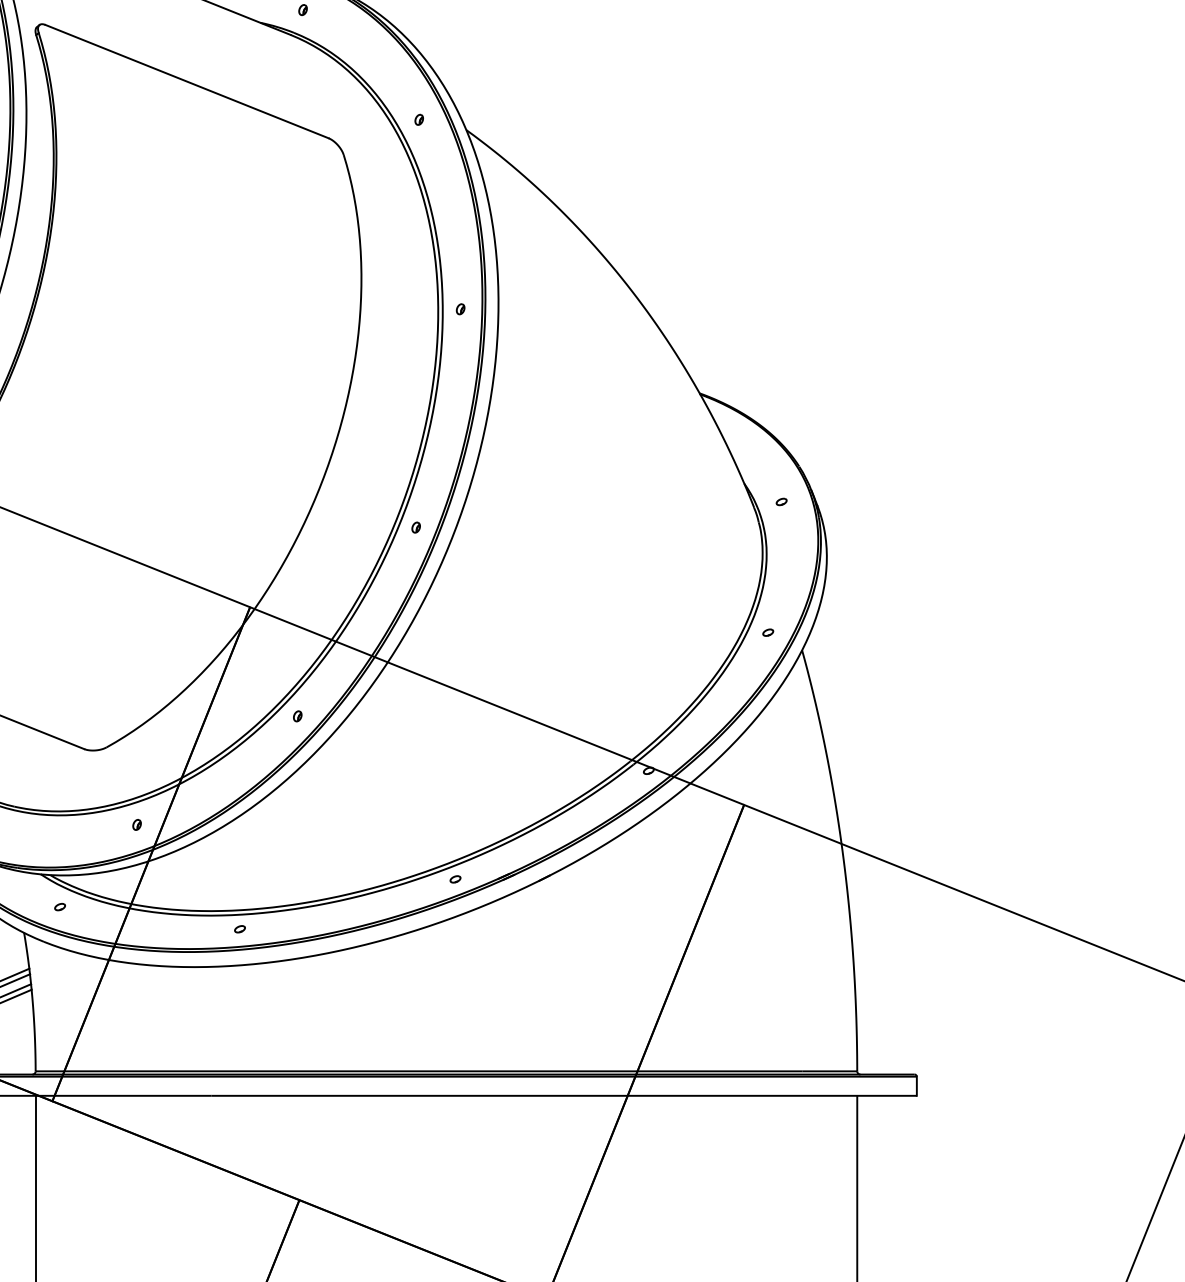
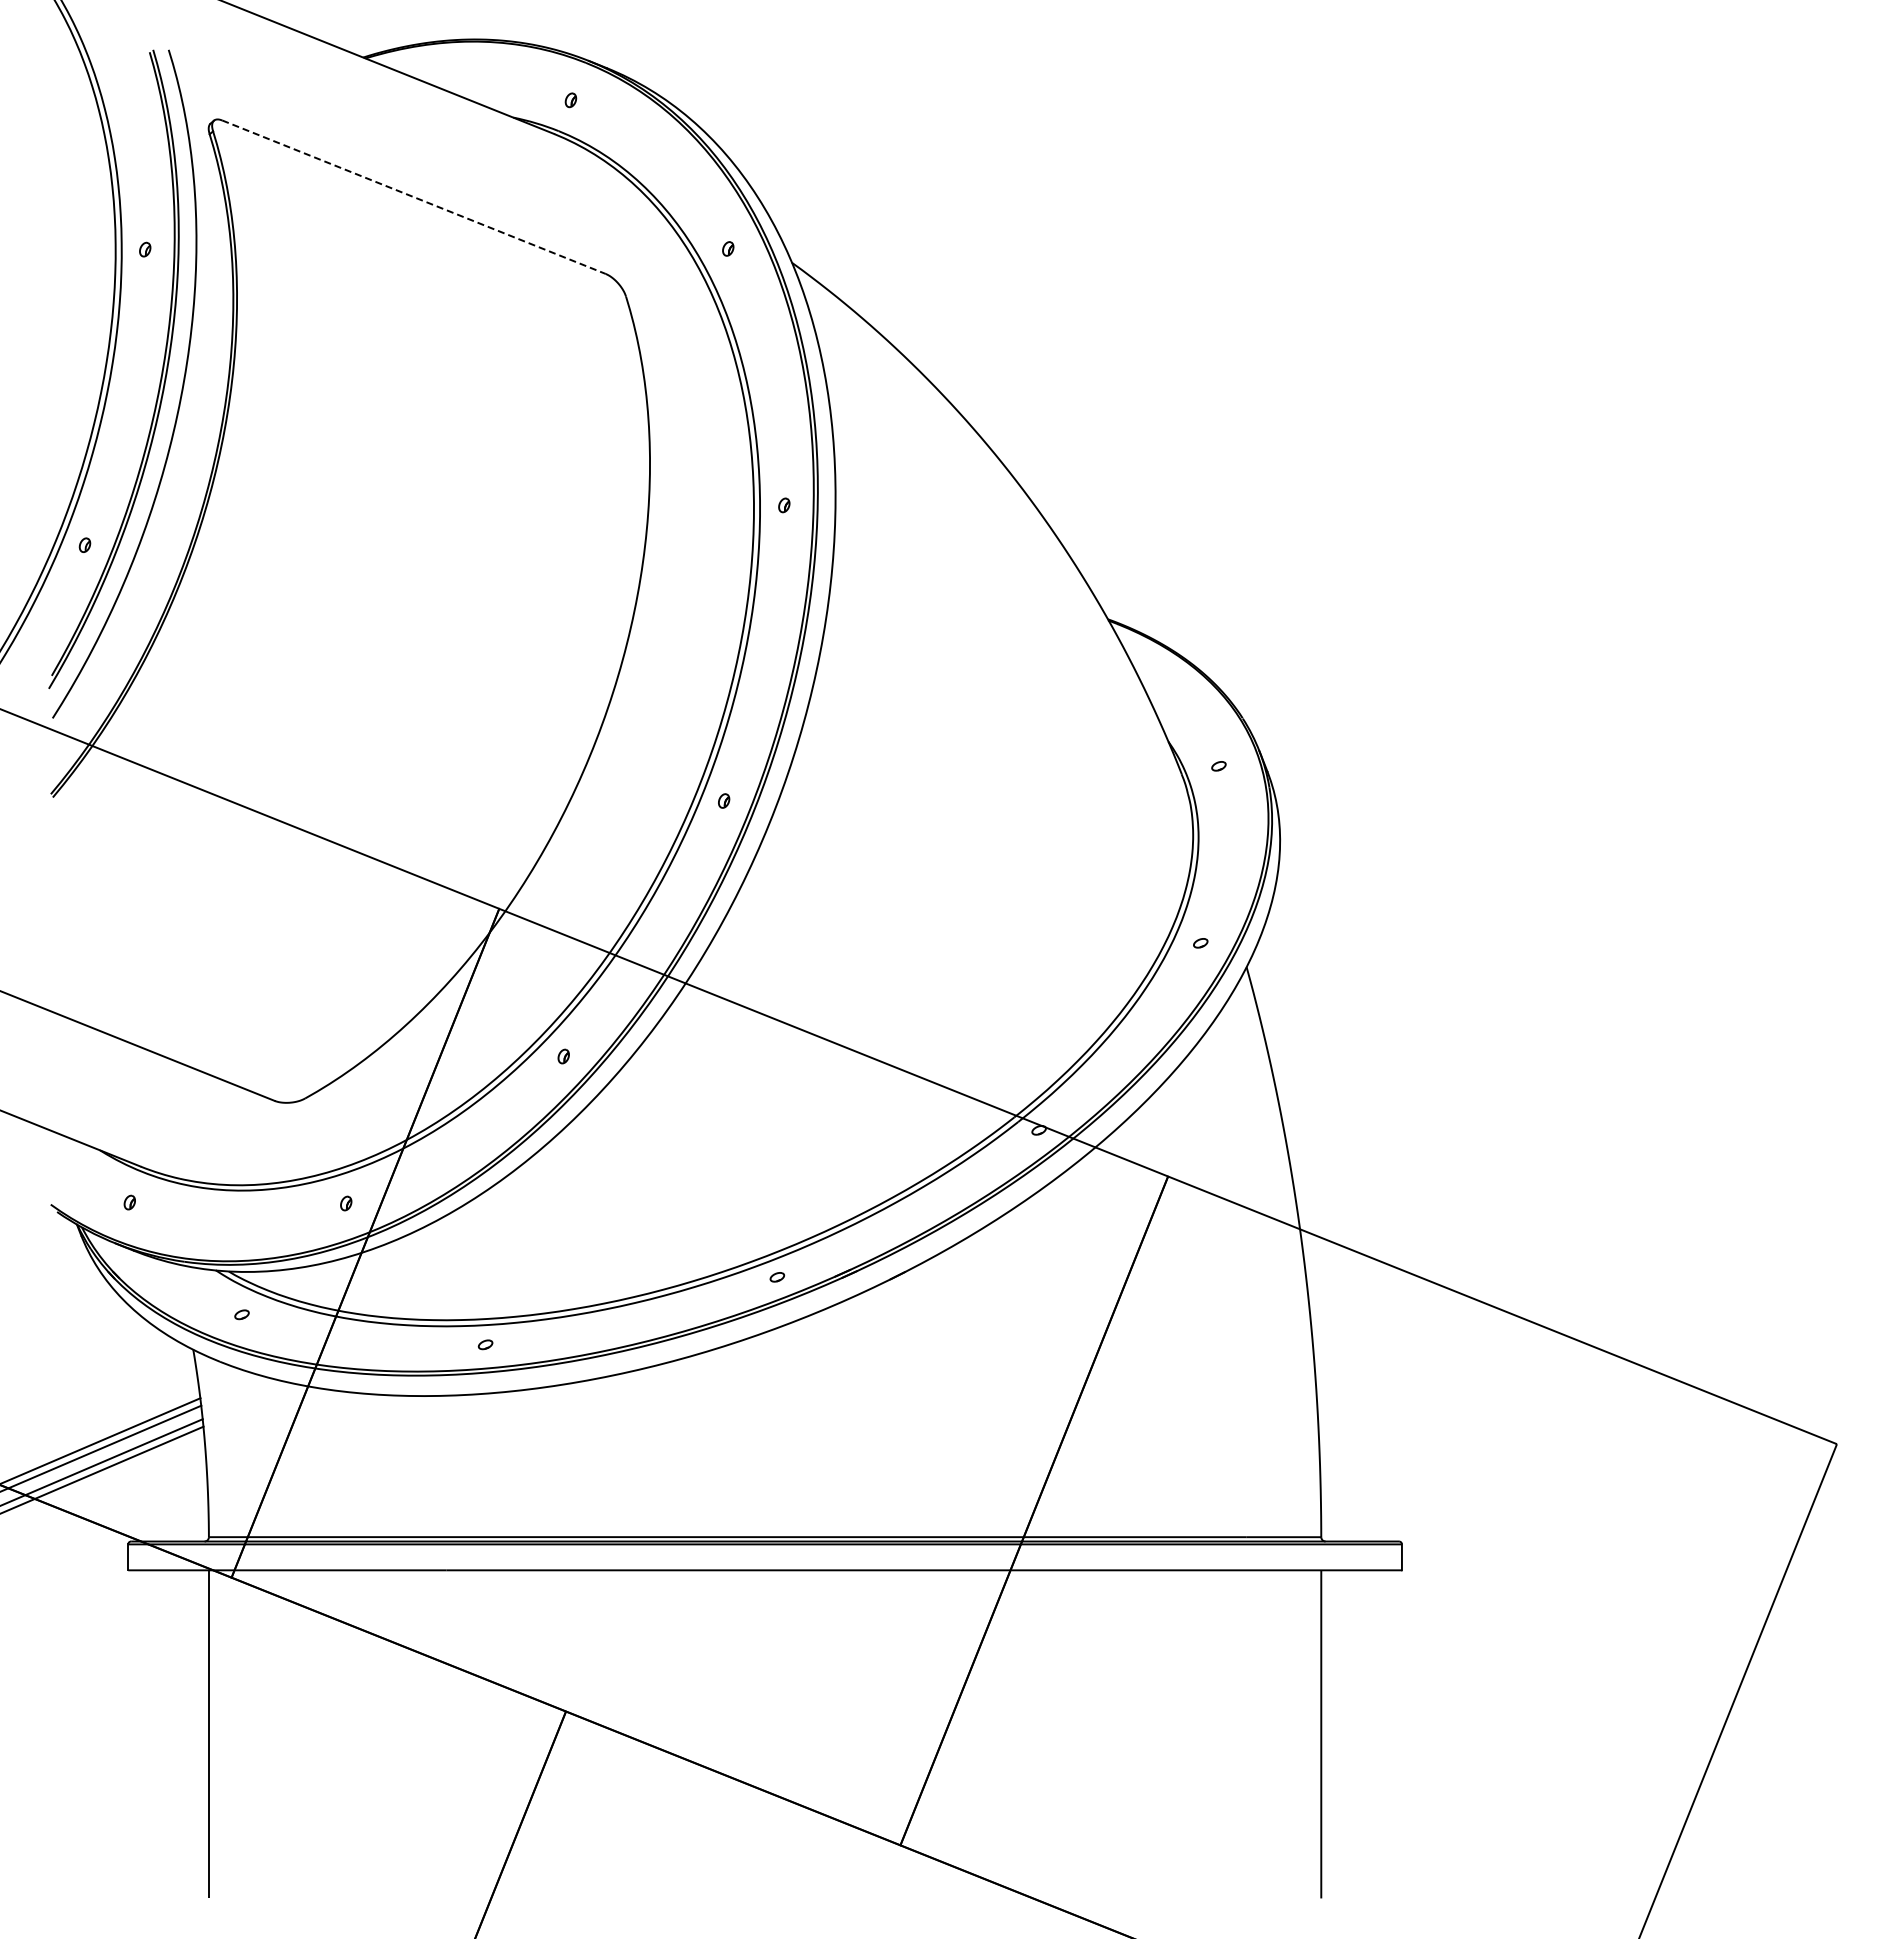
line: (186, 81) -> (413, 197), solid -> dashed

